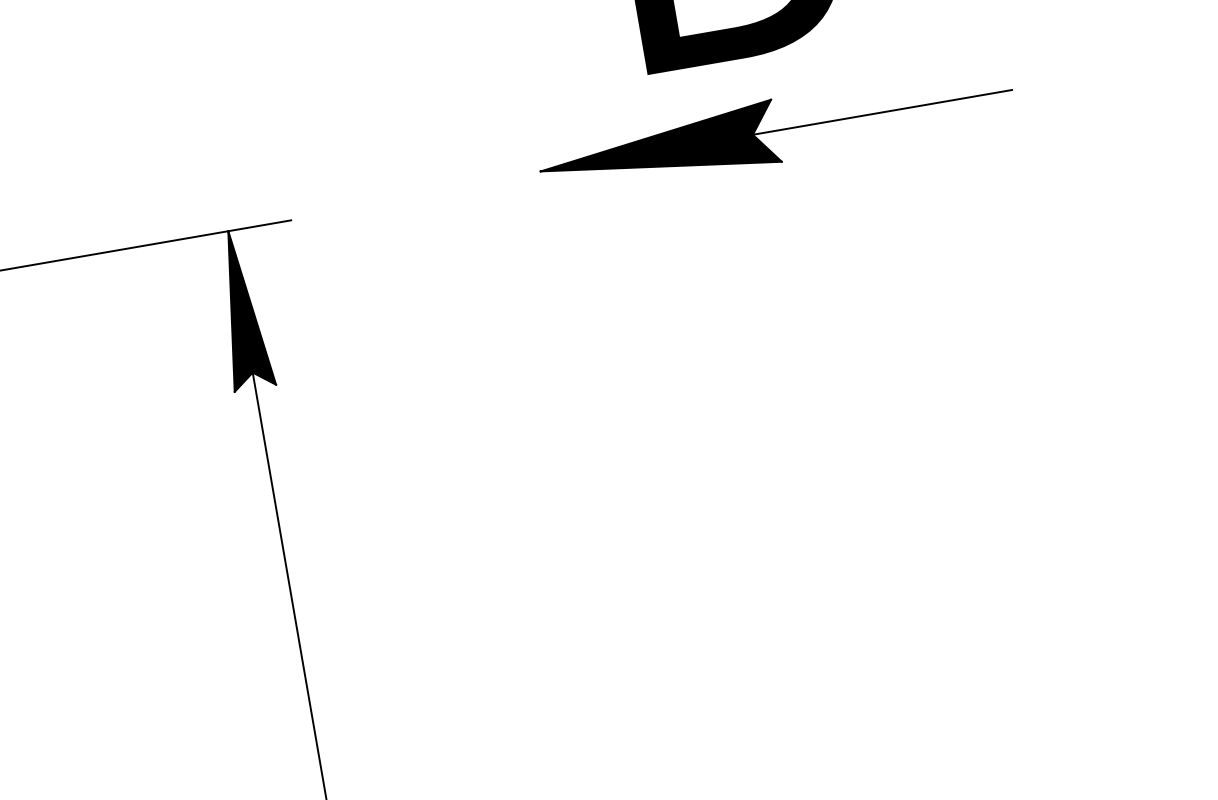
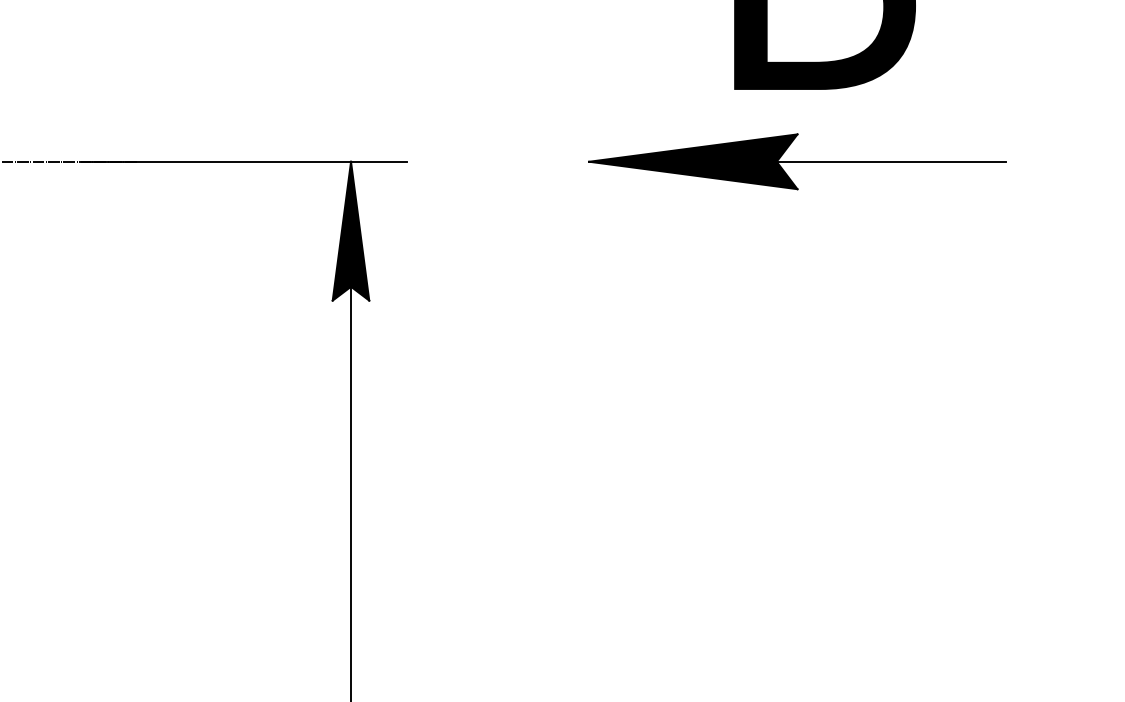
part: (776, 130) -> (797, 161), moved

